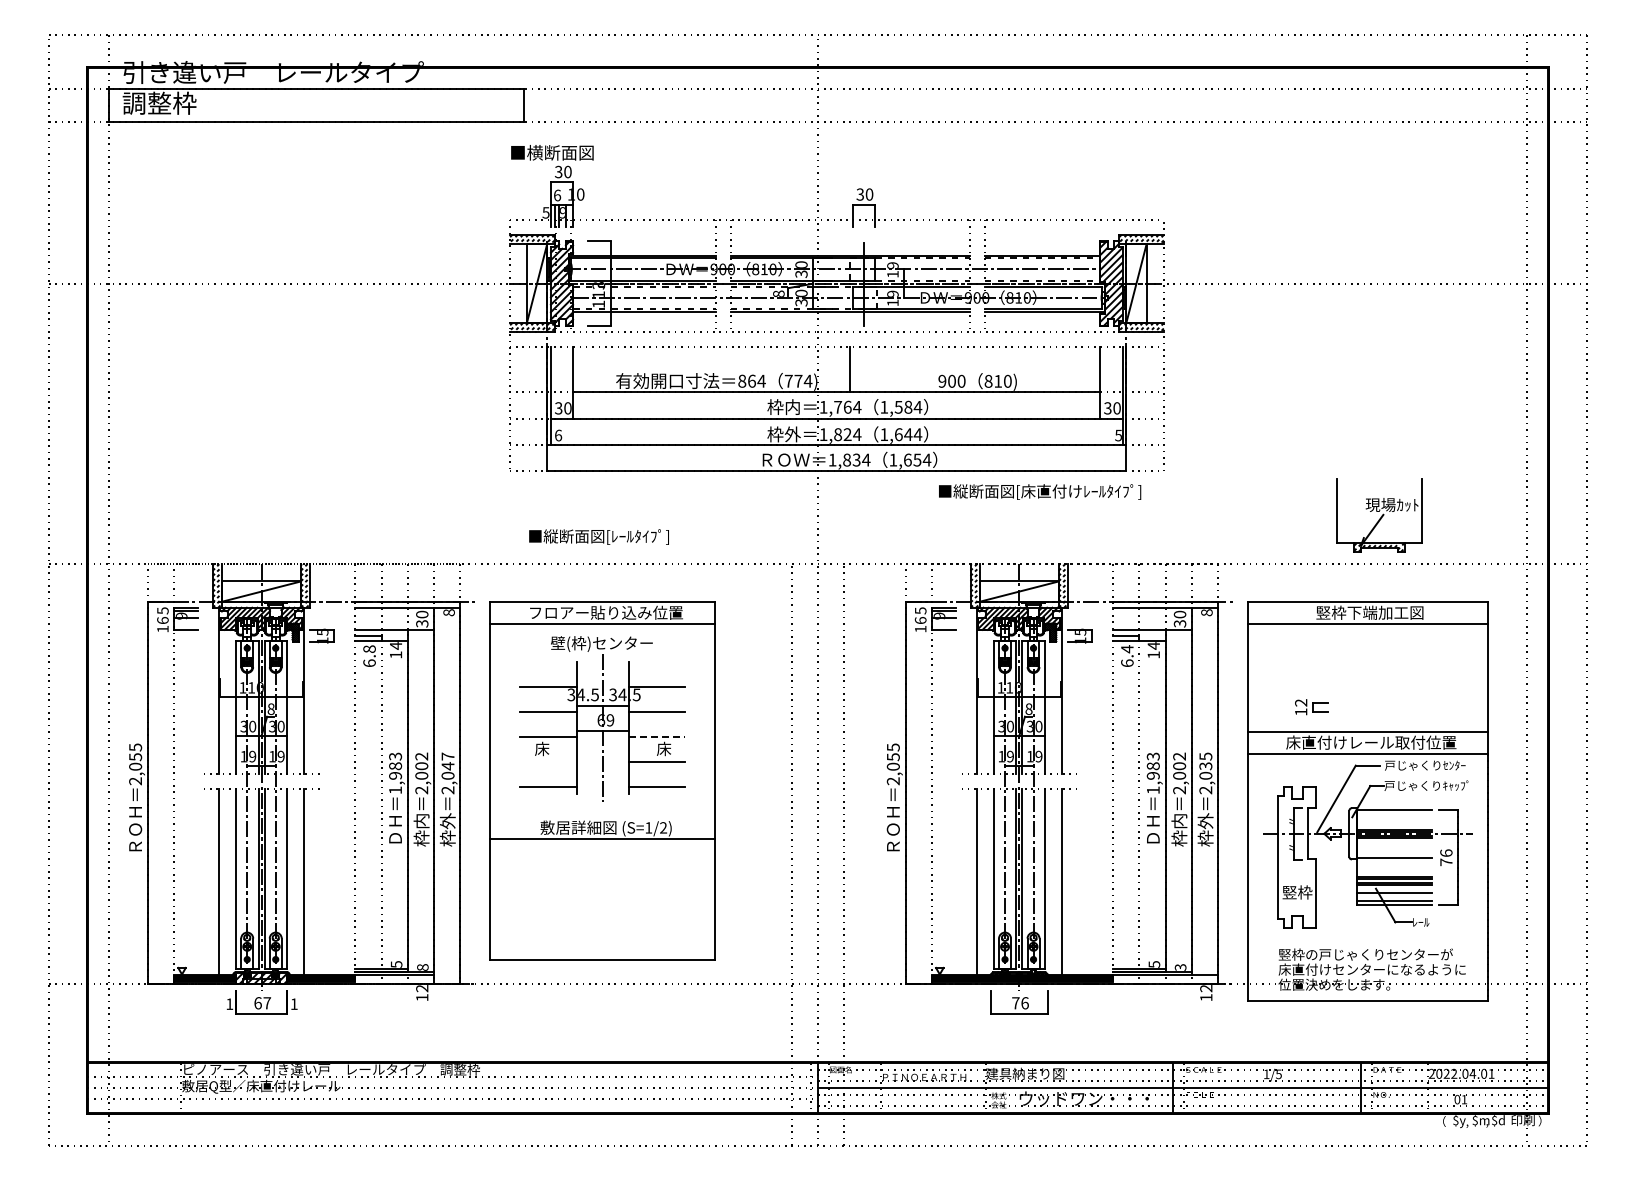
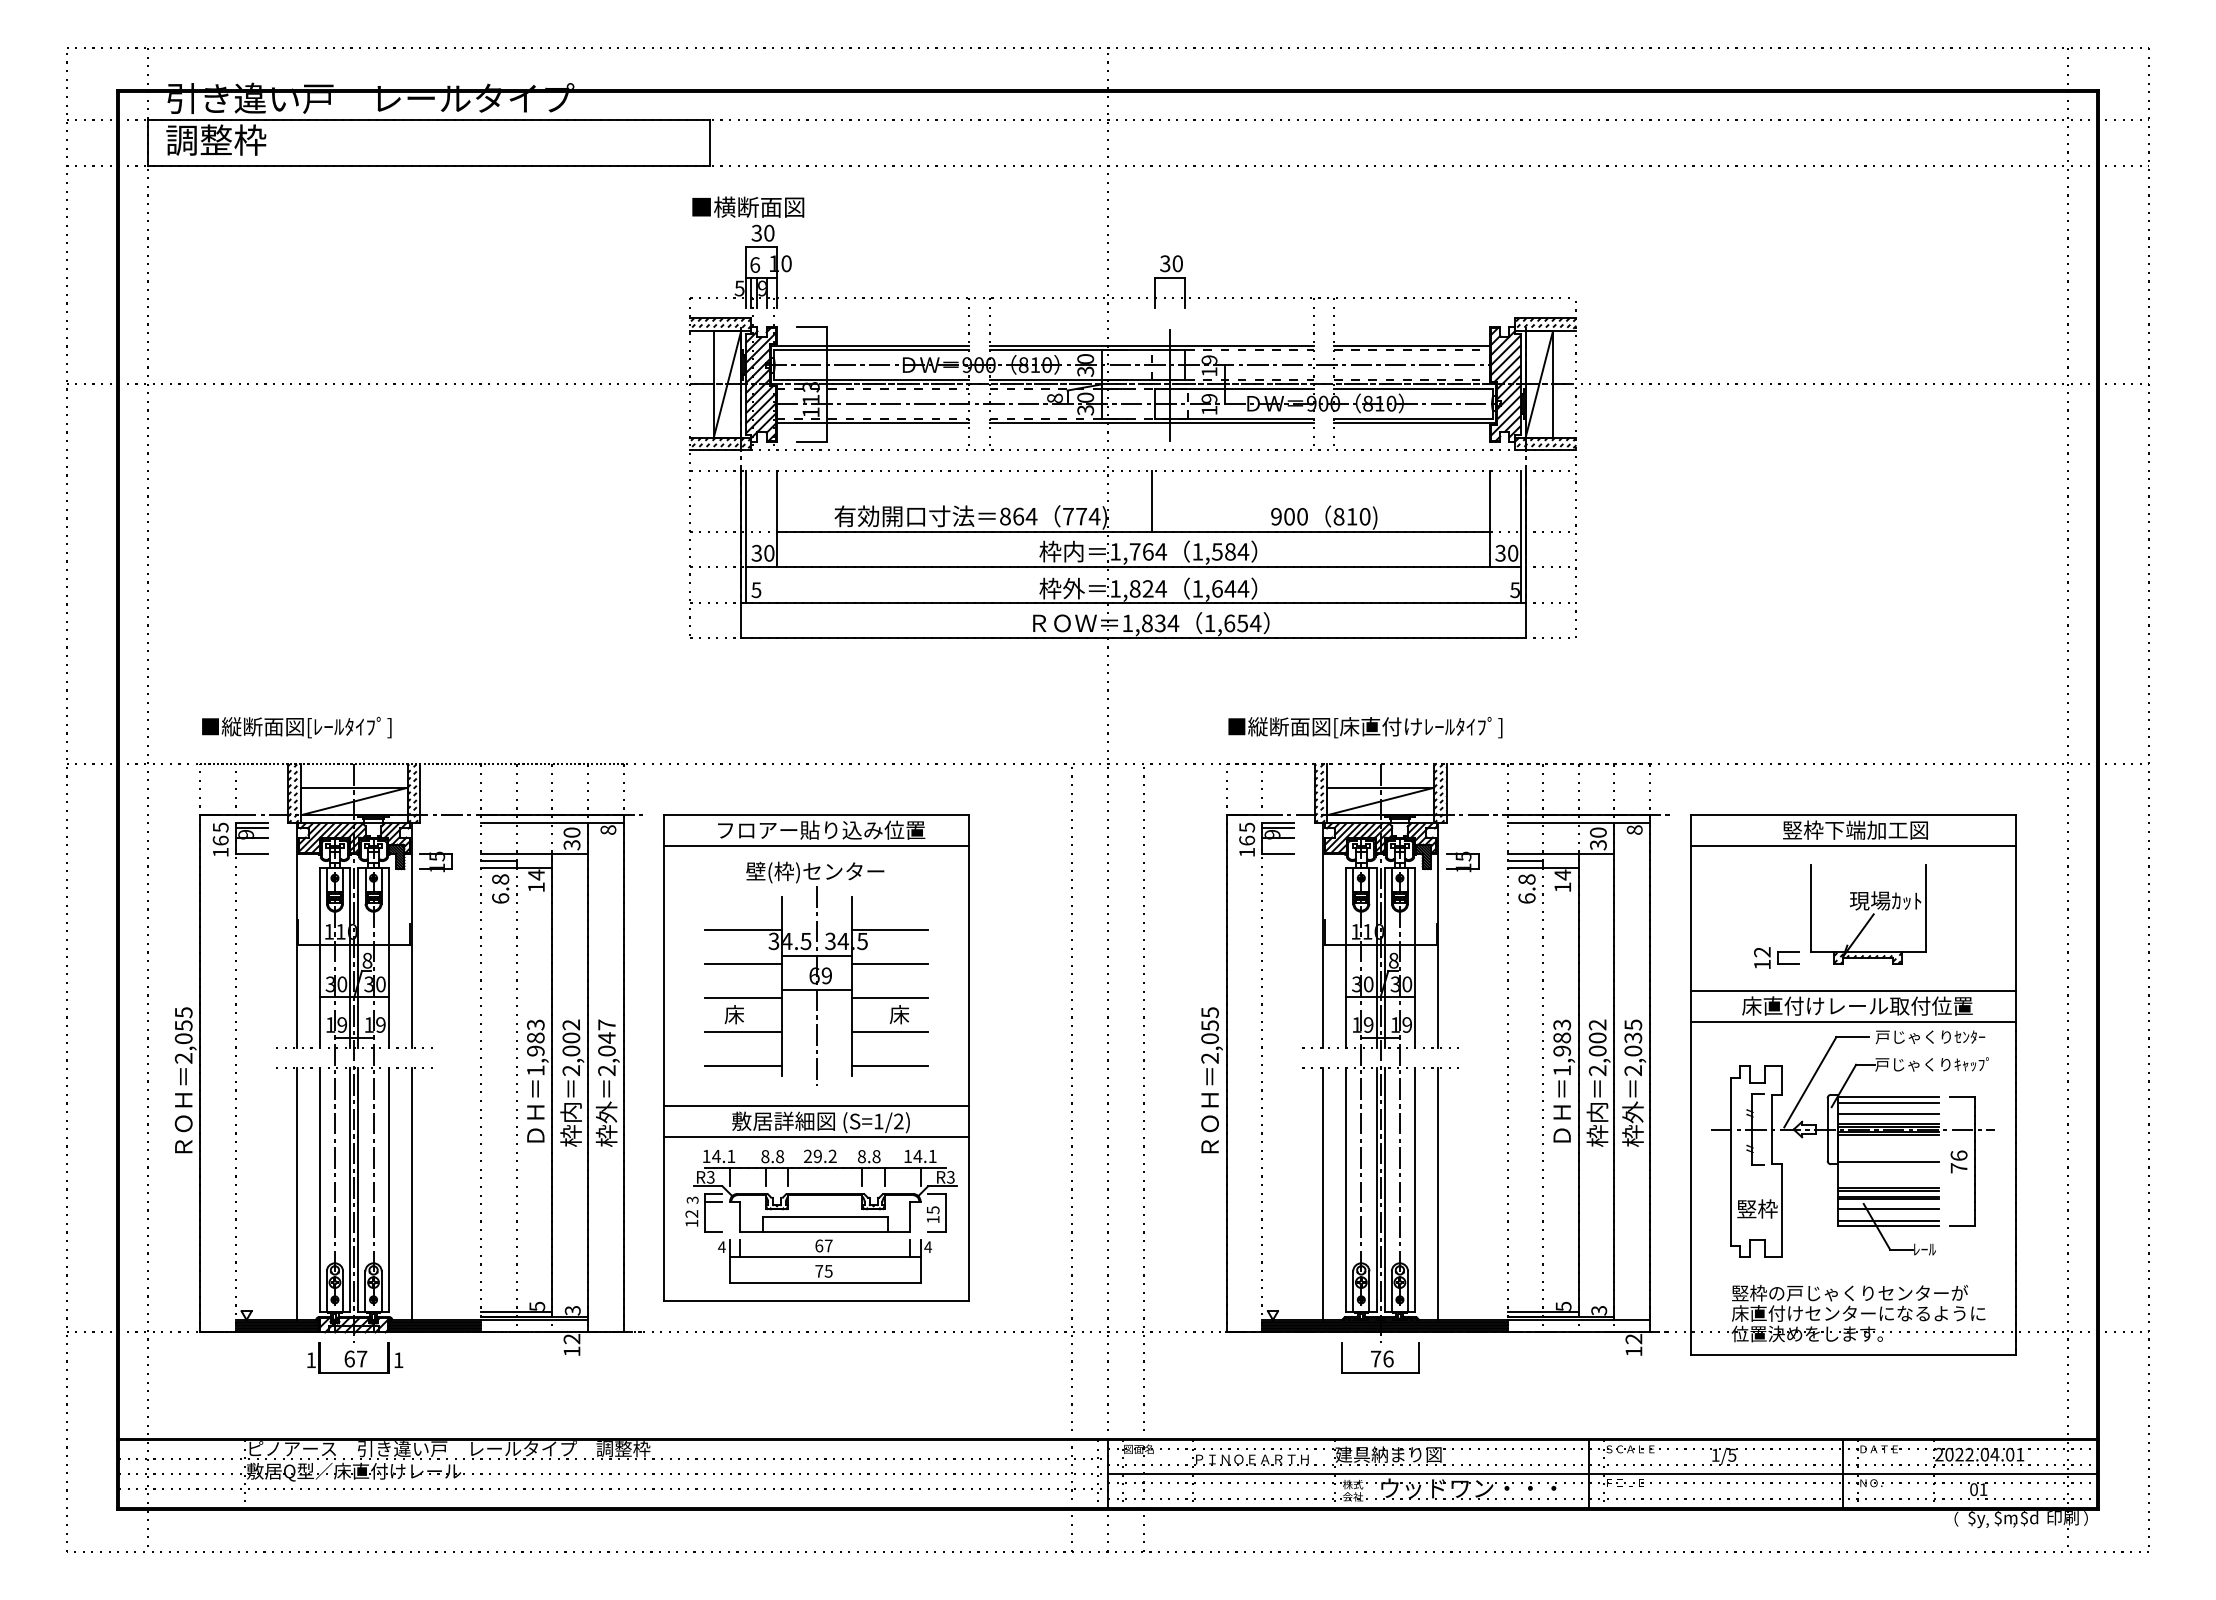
text: (558, 435) -> (756, 590), 6 -> 5
text: (1040, 491) -> (1366, 726), moved
part: (1379, 515) -> (1868, 915), moved
text: (598, 536) -> (296, 726), moved
text: (1127, 649) -> (1527, 879), 6.4 -> 6.8
line: (657, 736) -> (890, 997), dashed -> solid
line: (548, 761) -> (742, 1031), added
line: (1393, 813) -> (1887, 1102), added
line: (602, 816) -> (816, 1106), added
line: (1393, 822) -> (1887, 1114), added
part: (606, 897) -> (821, 1215), added
text: (422, 967) -> (572, 1310), 8 -> 3

